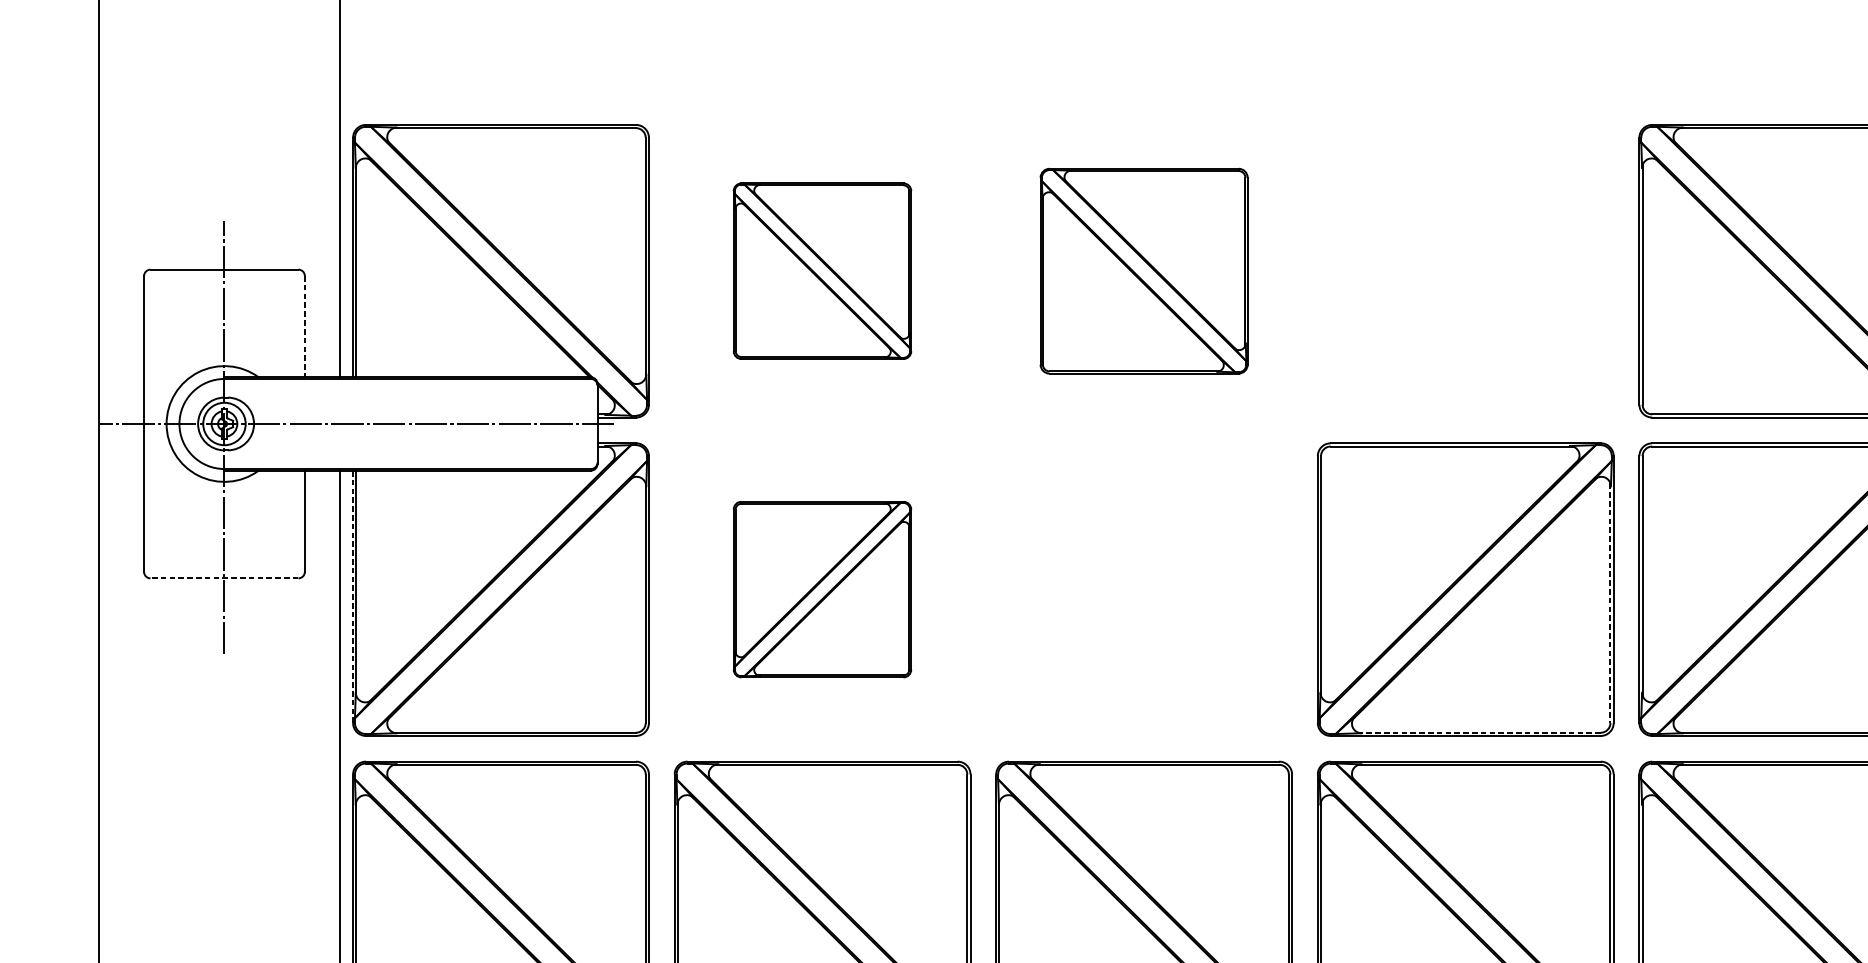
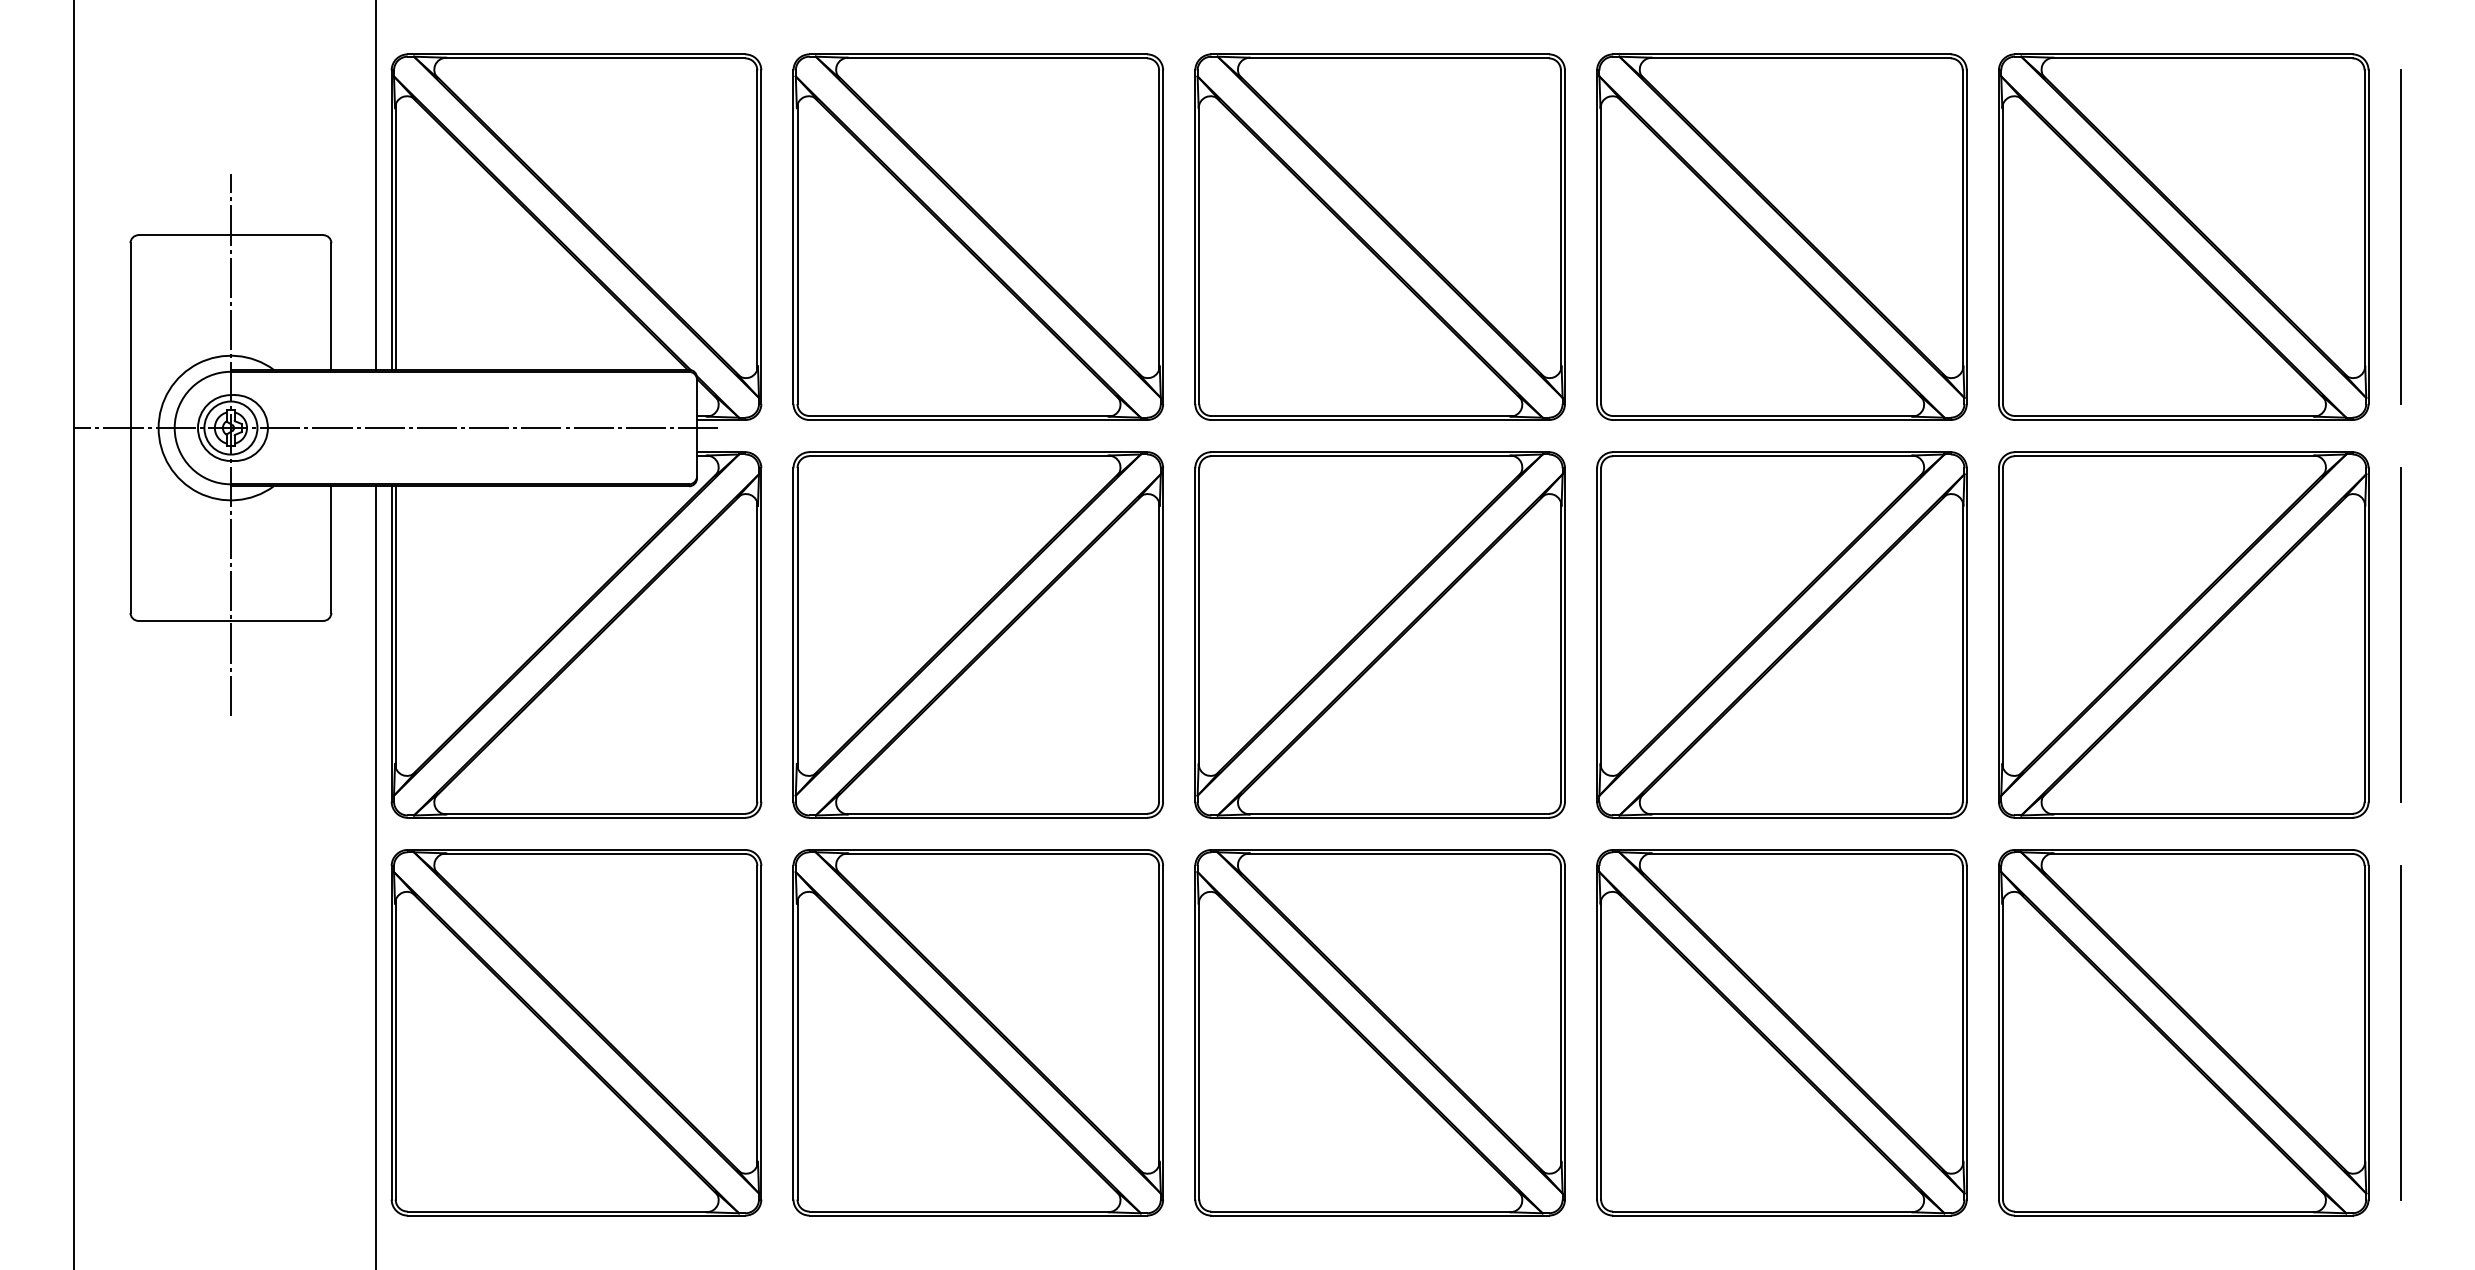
part: (821, 270) -> (977, 236), size x1.67
part: (1143, 270) -> (1379, 236), size x1.43
part: (1465, 270) -> (1781, 236), added
line: (304, 327) -> (331, 307), dashed -> solid
line: (224, 578) -> (230, 620), dashed -> solid
part: (821, 589) -> (977, 634), size x1.67
part: (1143, 589) -> (1379, 634), added
line: (352, 597) -> (391, 644), dashed -> solid
line: (1610, 602) -> (1962, 651), dashed -> solid
line: (1478, 732) -> (1798, 813), dashed -> solid

